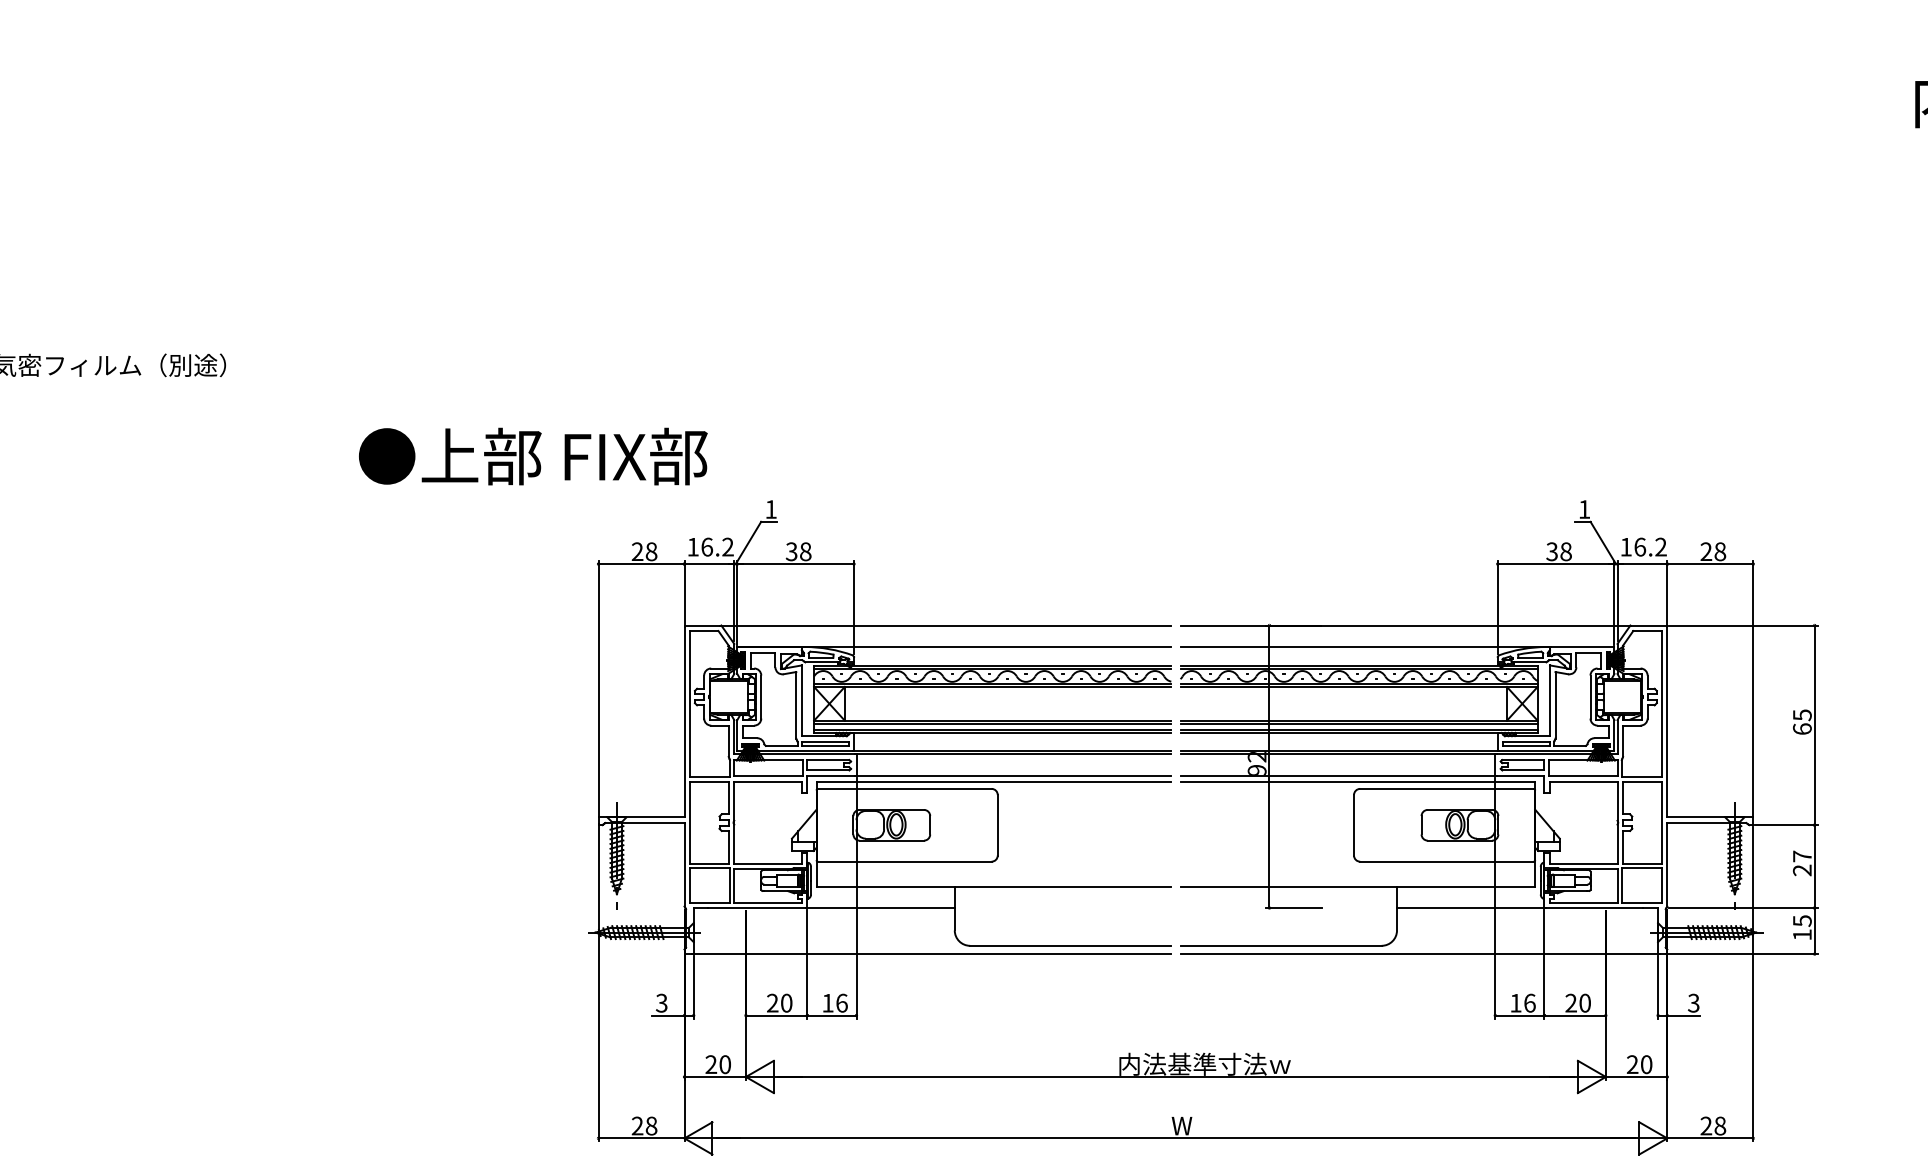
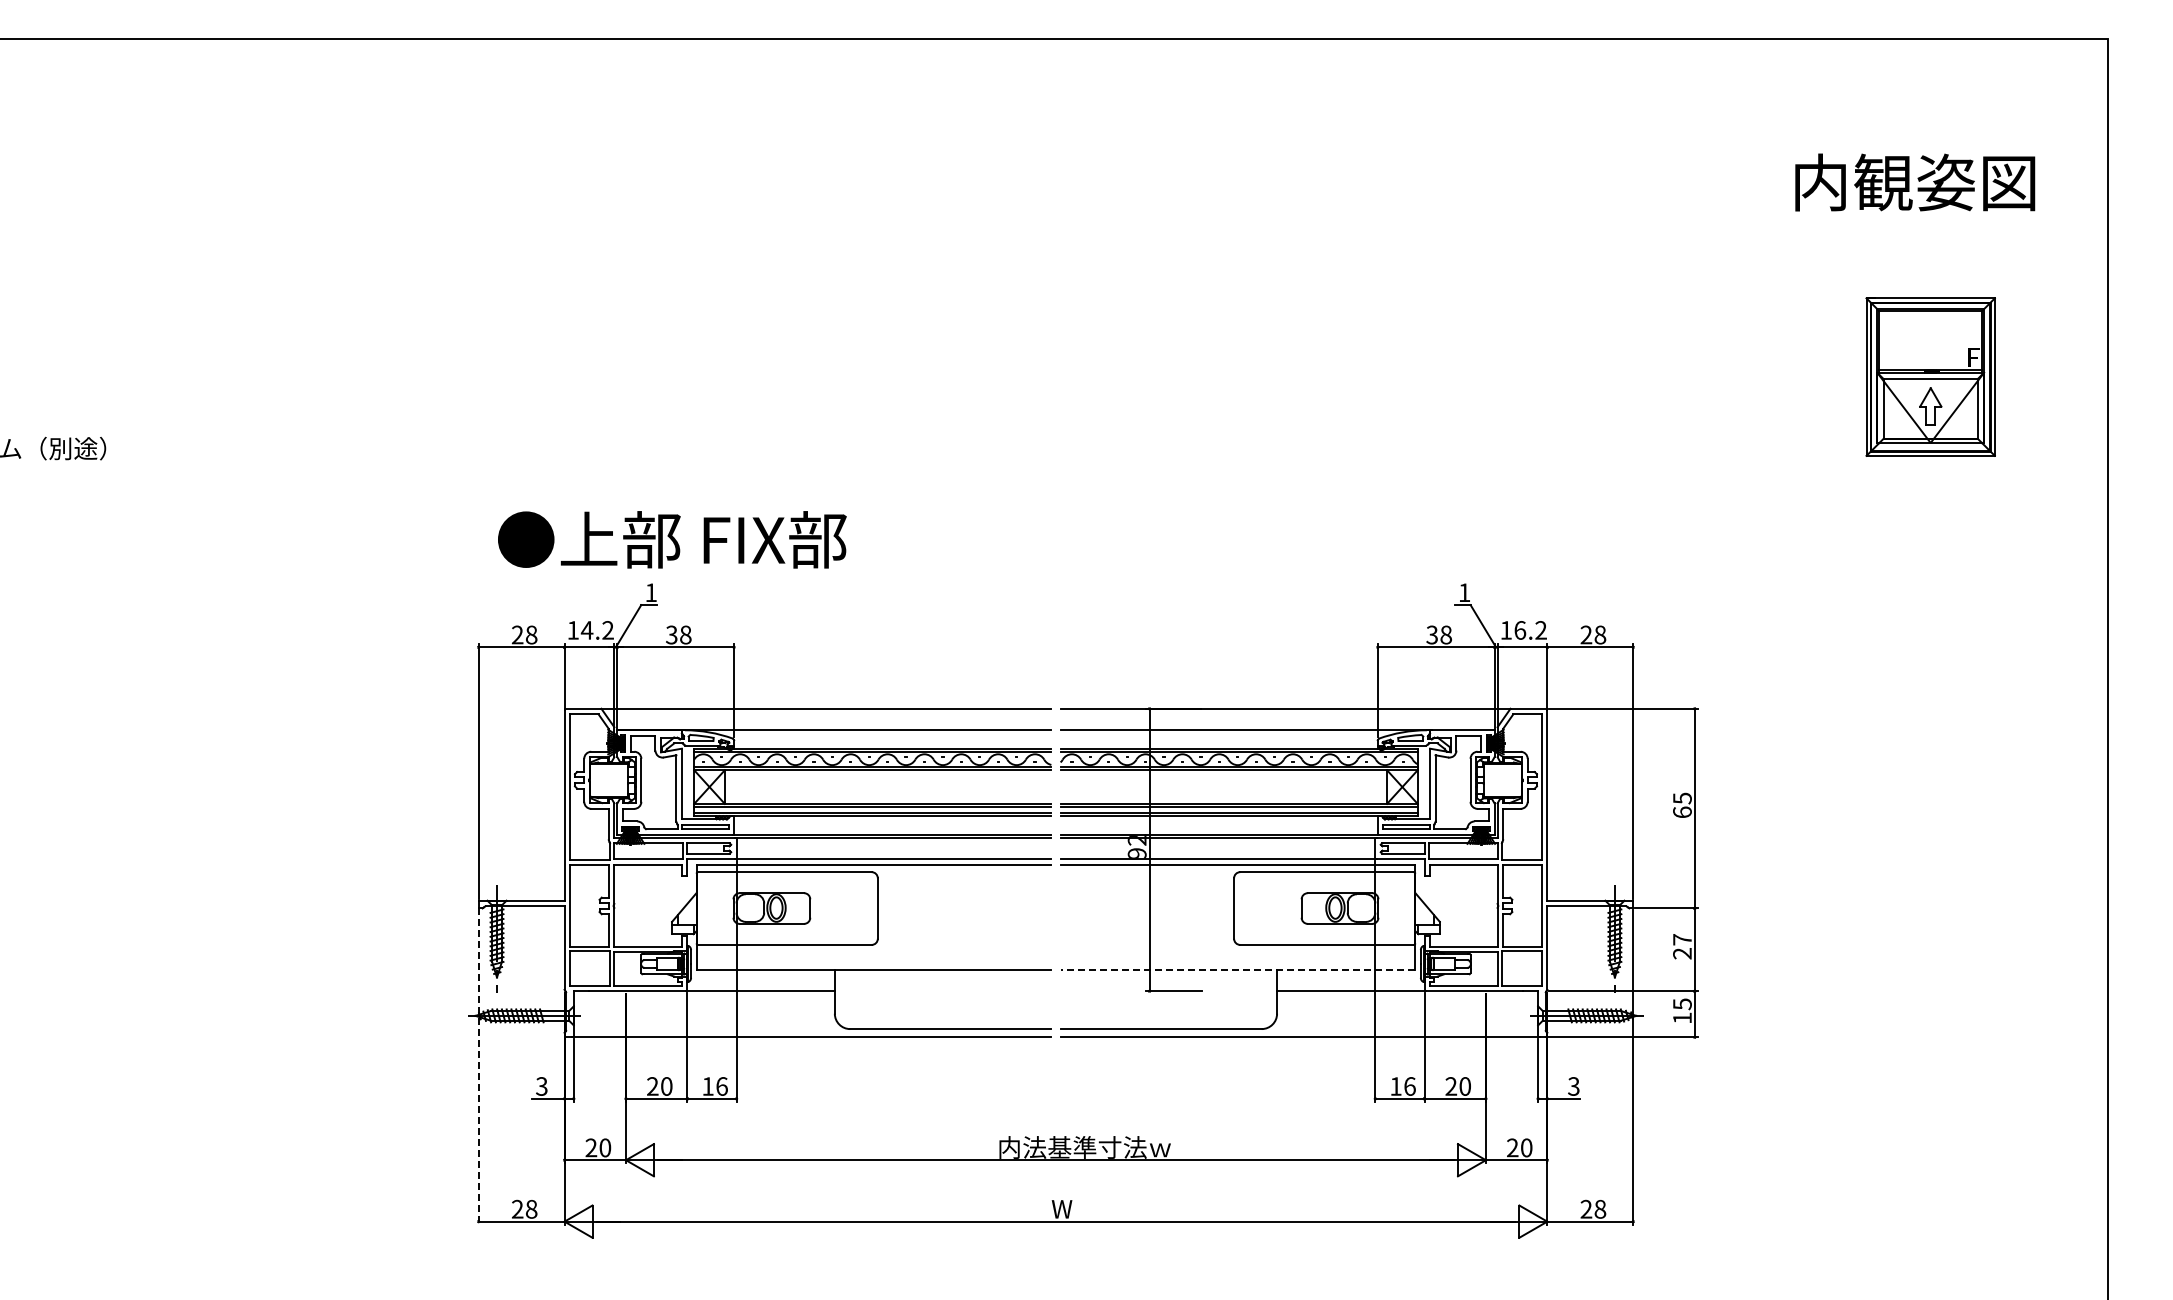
text: (533, 456) -> (672, 539), moved
text: (706, 547) -> (586, 630), 16.2 -> 14.2
line: (1357, 886) -> (1237, 969), solid -> dashed
line: (598, 983) -> (478, 1066), solid -> dashed

